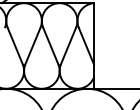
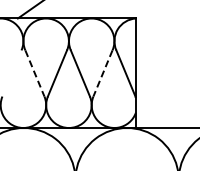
line: (14, 46) -> (34, 73), solid -> dashed
line: (68, 46) -> (102, 73), solid -> dashed

